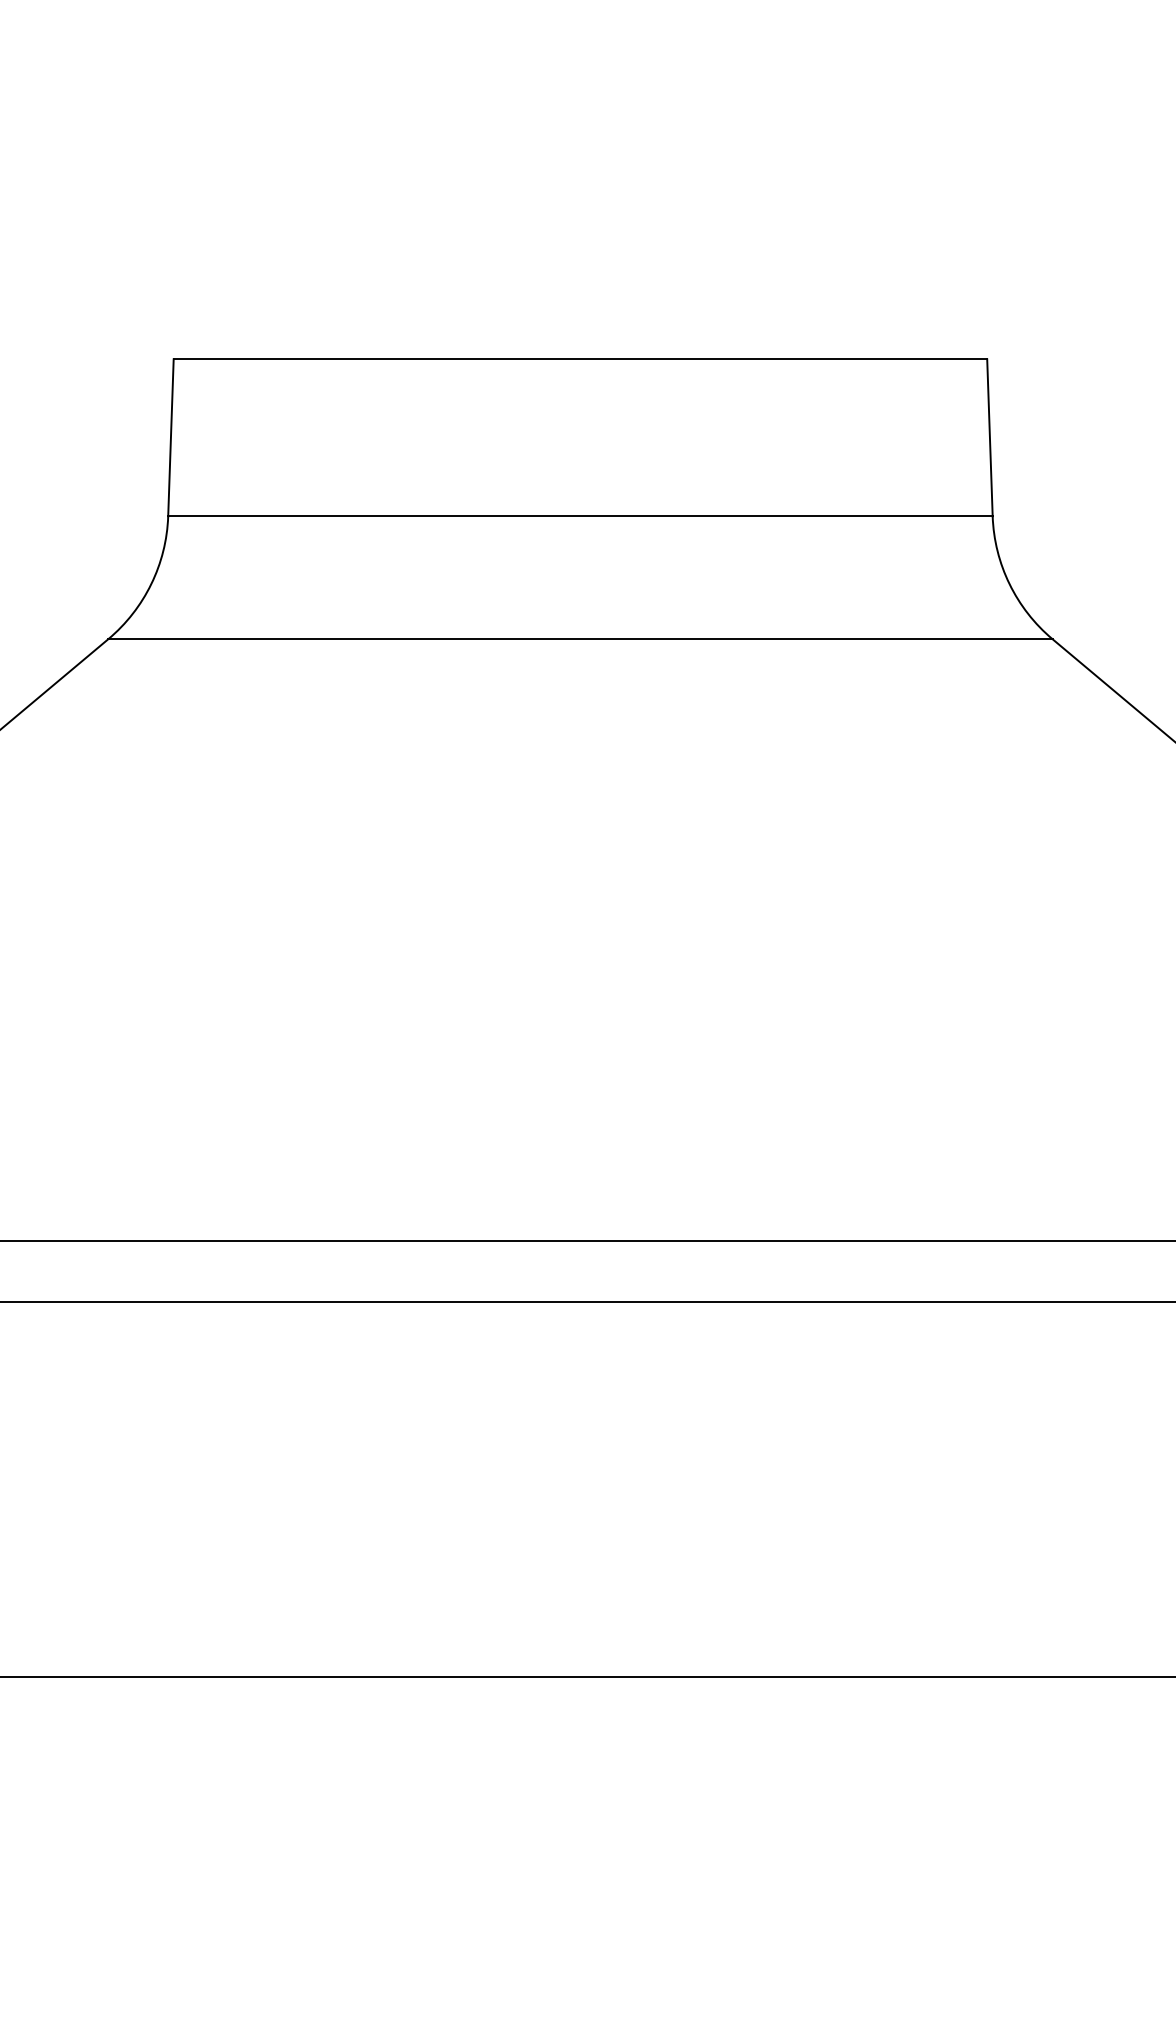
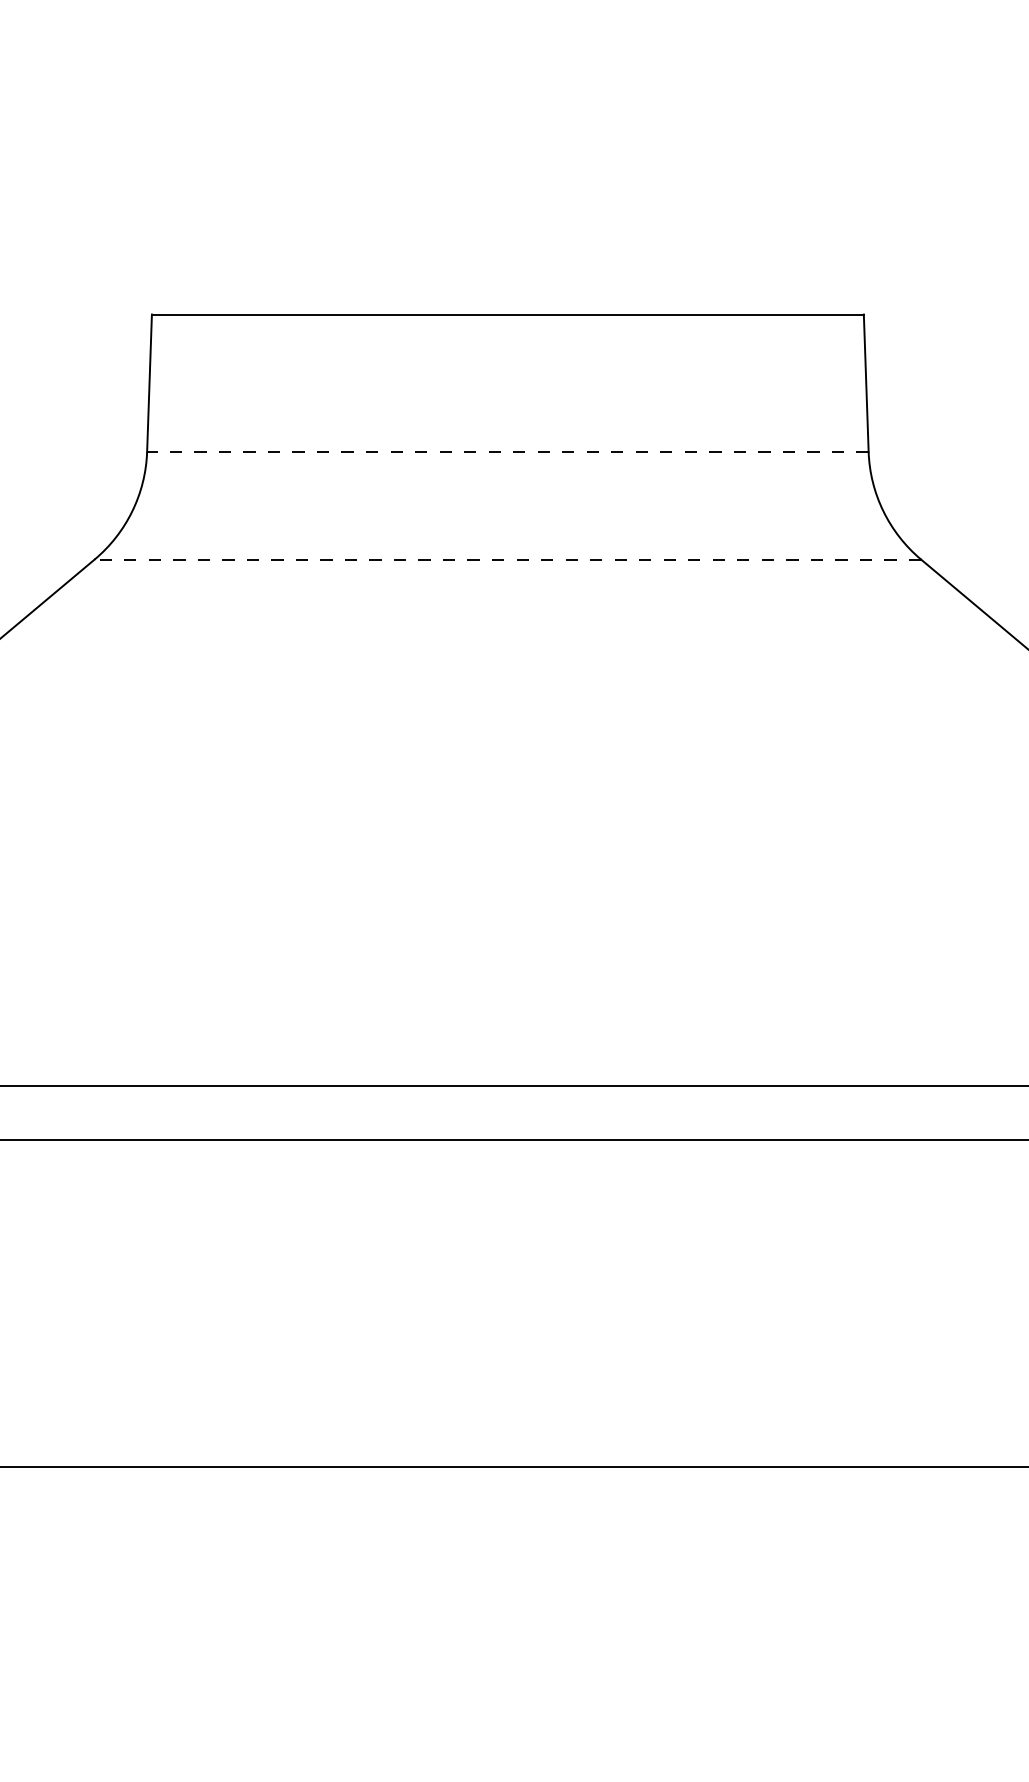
line: (580, 516) -> (507, 452), solid -> dashed
line: (580, 639) -> (507, 559), solid -> dashed

